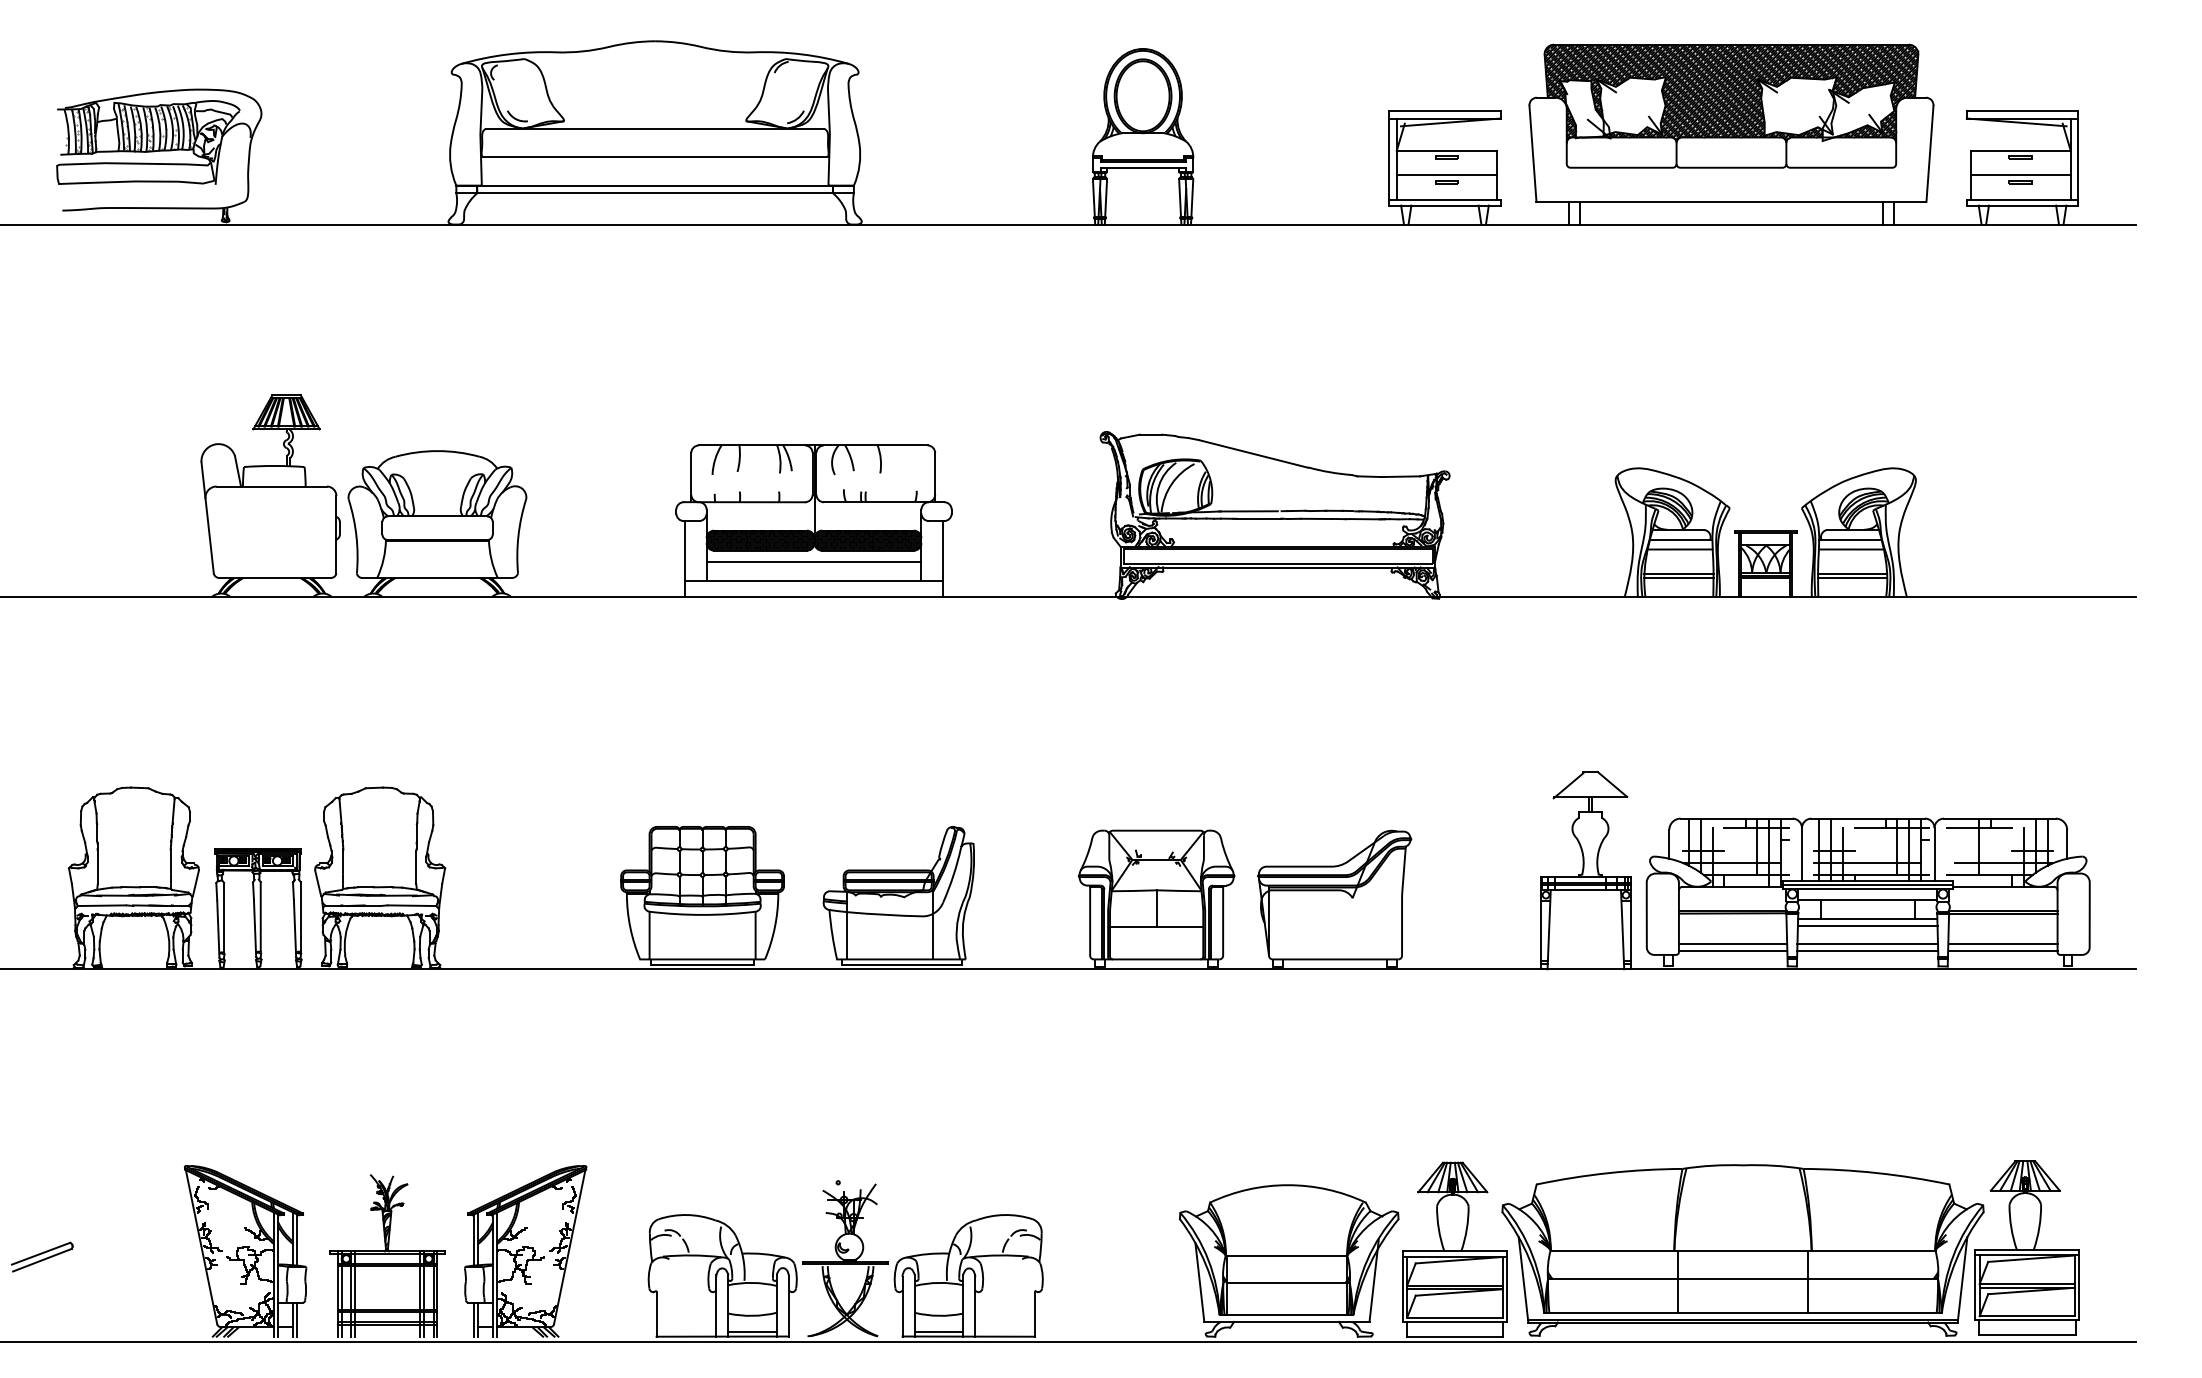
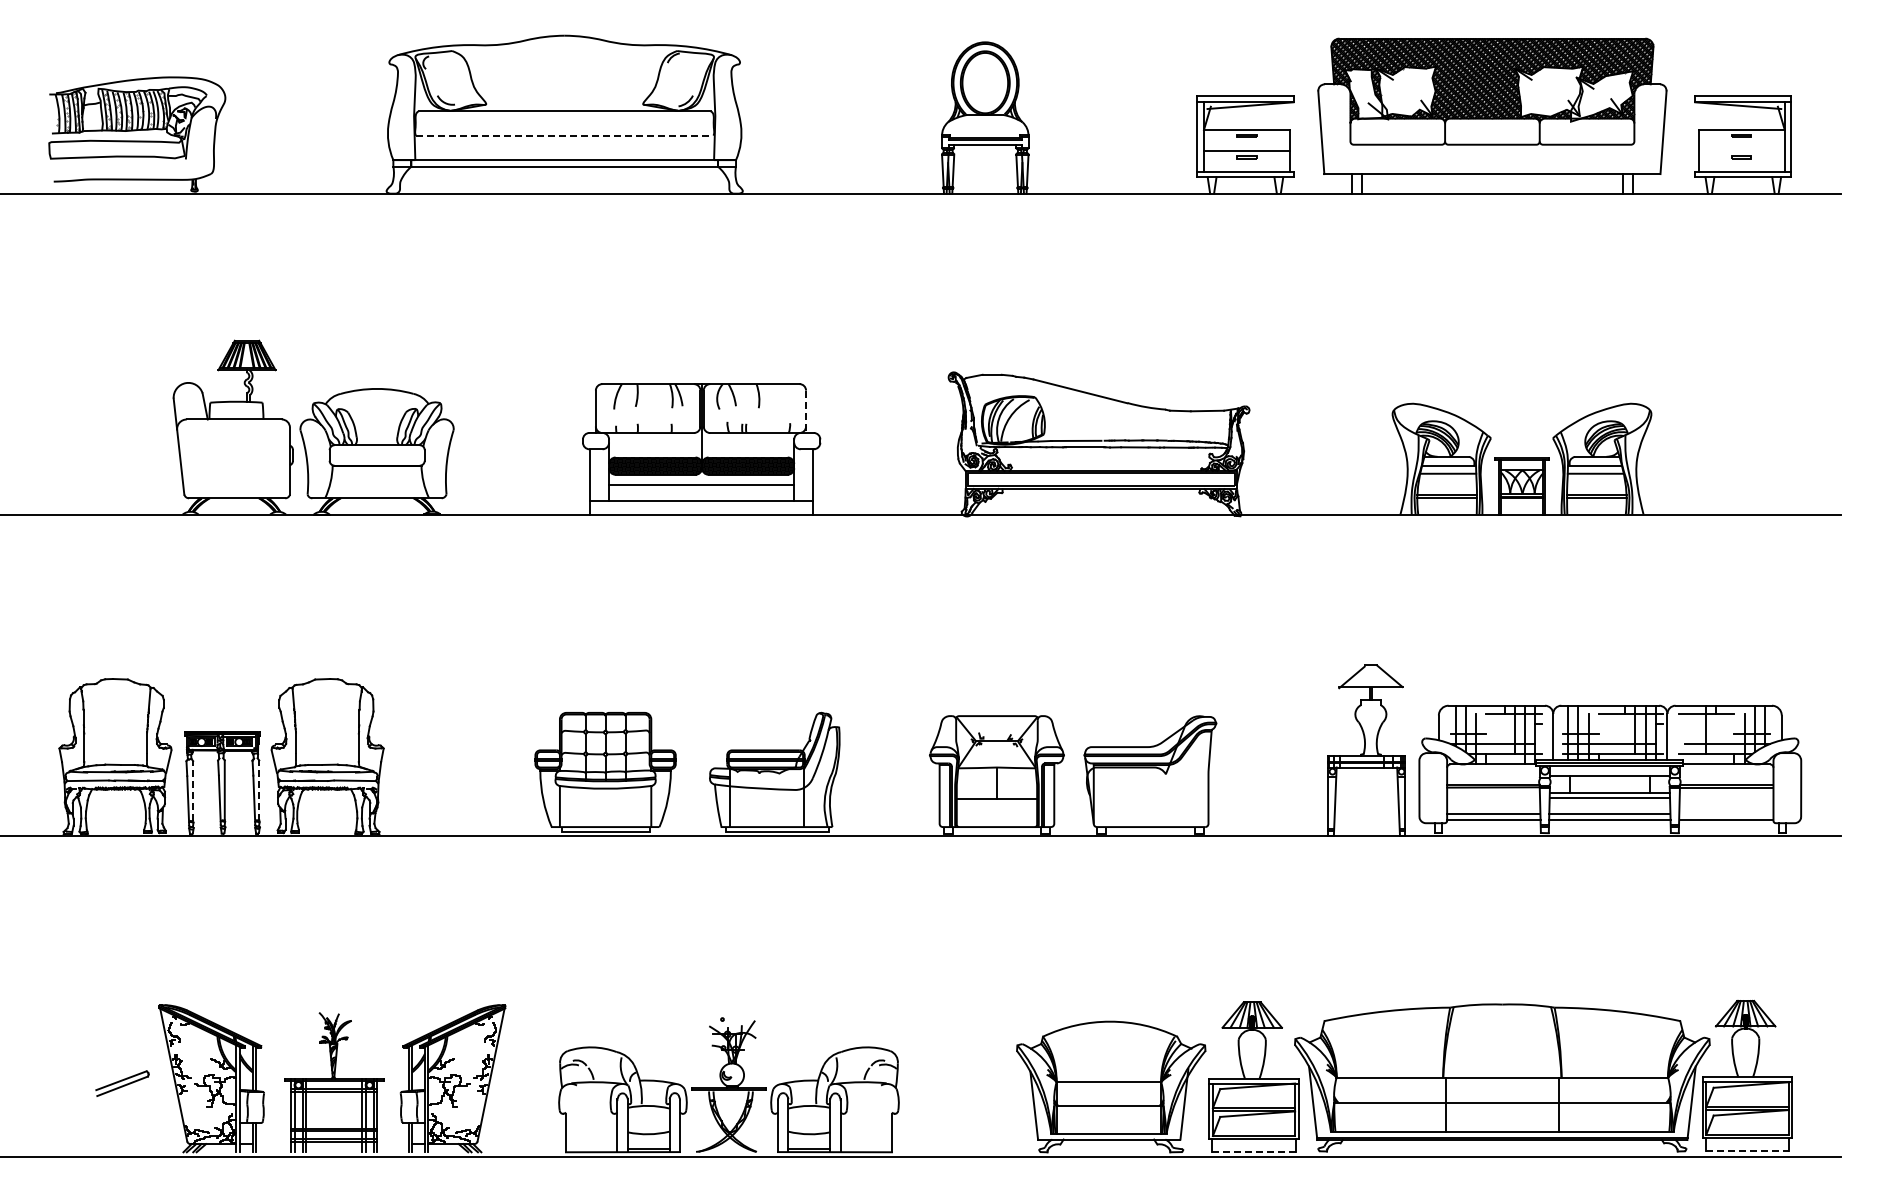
line: (654, 157) -> (564, 135), solid -> dashed
line: (2020, 175) -> (1741, 151), removed
line: (935, 478) -> (806, 412), solid -> dashed
line: (301, 915) -> (259, 789), solid -> dashed
line: (224, 916) -> (193, 790), solid -> dashed
line: (2003, 943) -> (1726, 813), removed
part: (42, 1256) -> (122, 1083), moved
line: (2027, 1334) -> (1747, 1150), solid -> dashed
line: (1455, 1336) -> (1254, 1152), solid -> dashed

